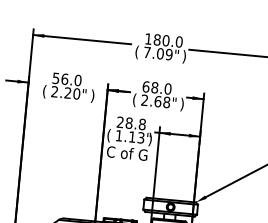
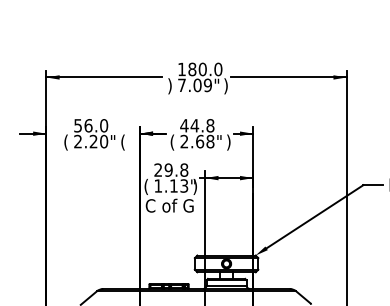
text: (136, 52) -> (169, 86), ( -> )
text: (157, 87) -> (197, 125), 68.0 -> 44.8
text: (92, 96) -> (122, 142), ) -> (
text: (129, 122) -> (168, 169), 28.8 -> 29.8

